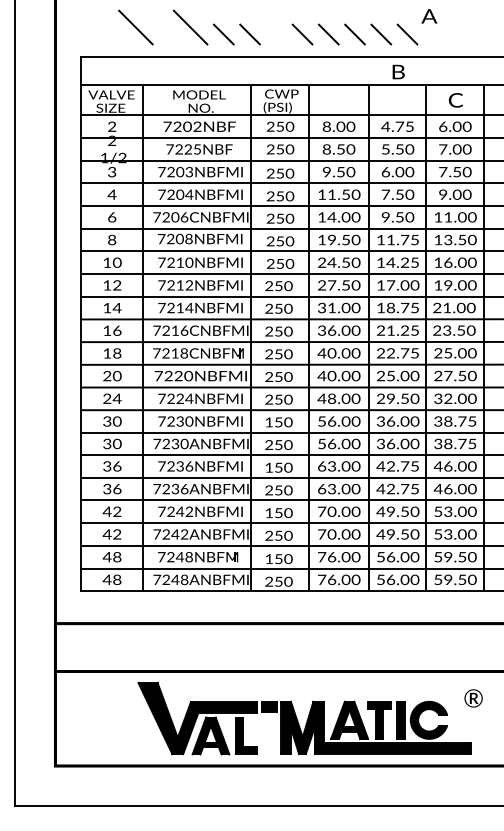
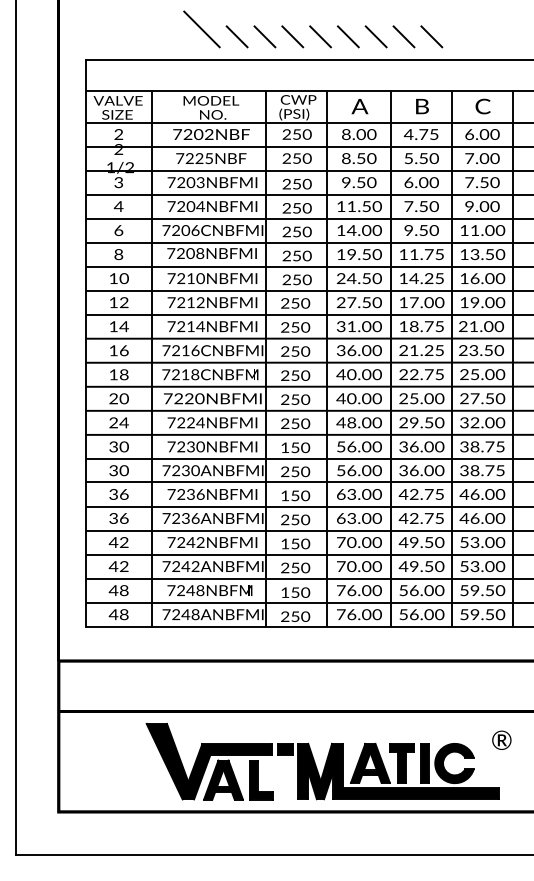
text: (428, 16) -> (359, 106), moved
line: (135, 27) -> (143, 29), removed
line: (276, 34) -> (292, 36), added
text: (398, 71) -> (422, 106), moved

